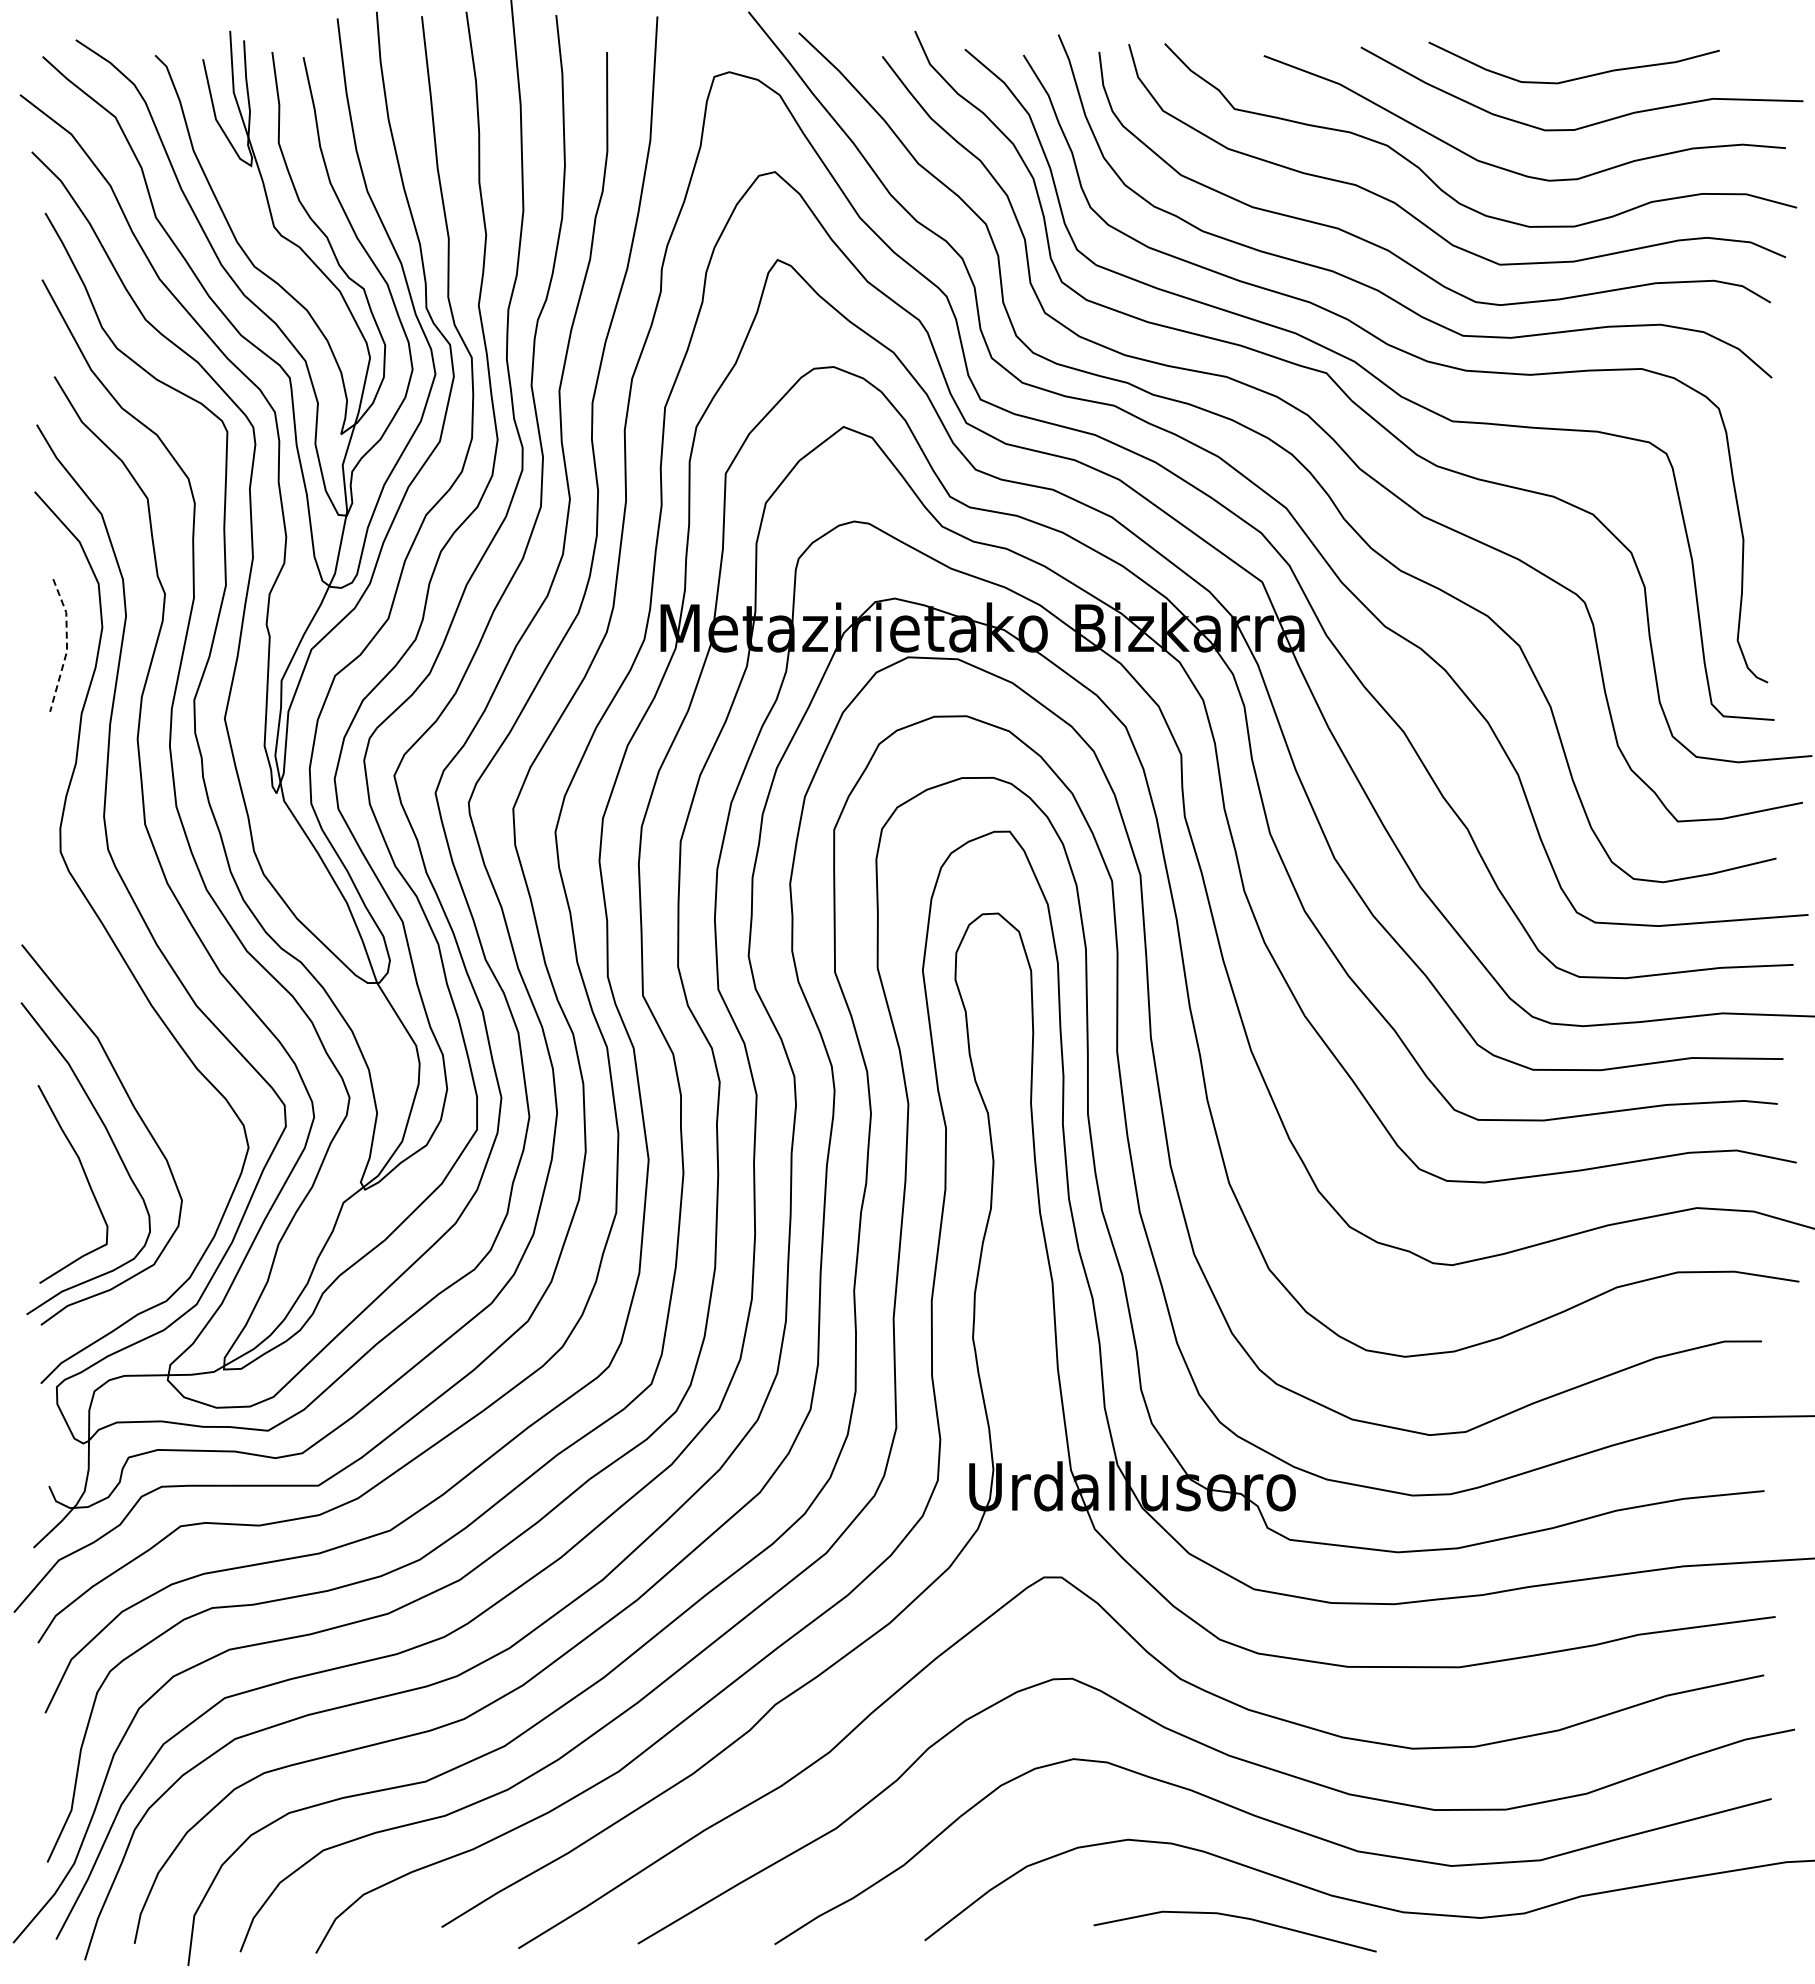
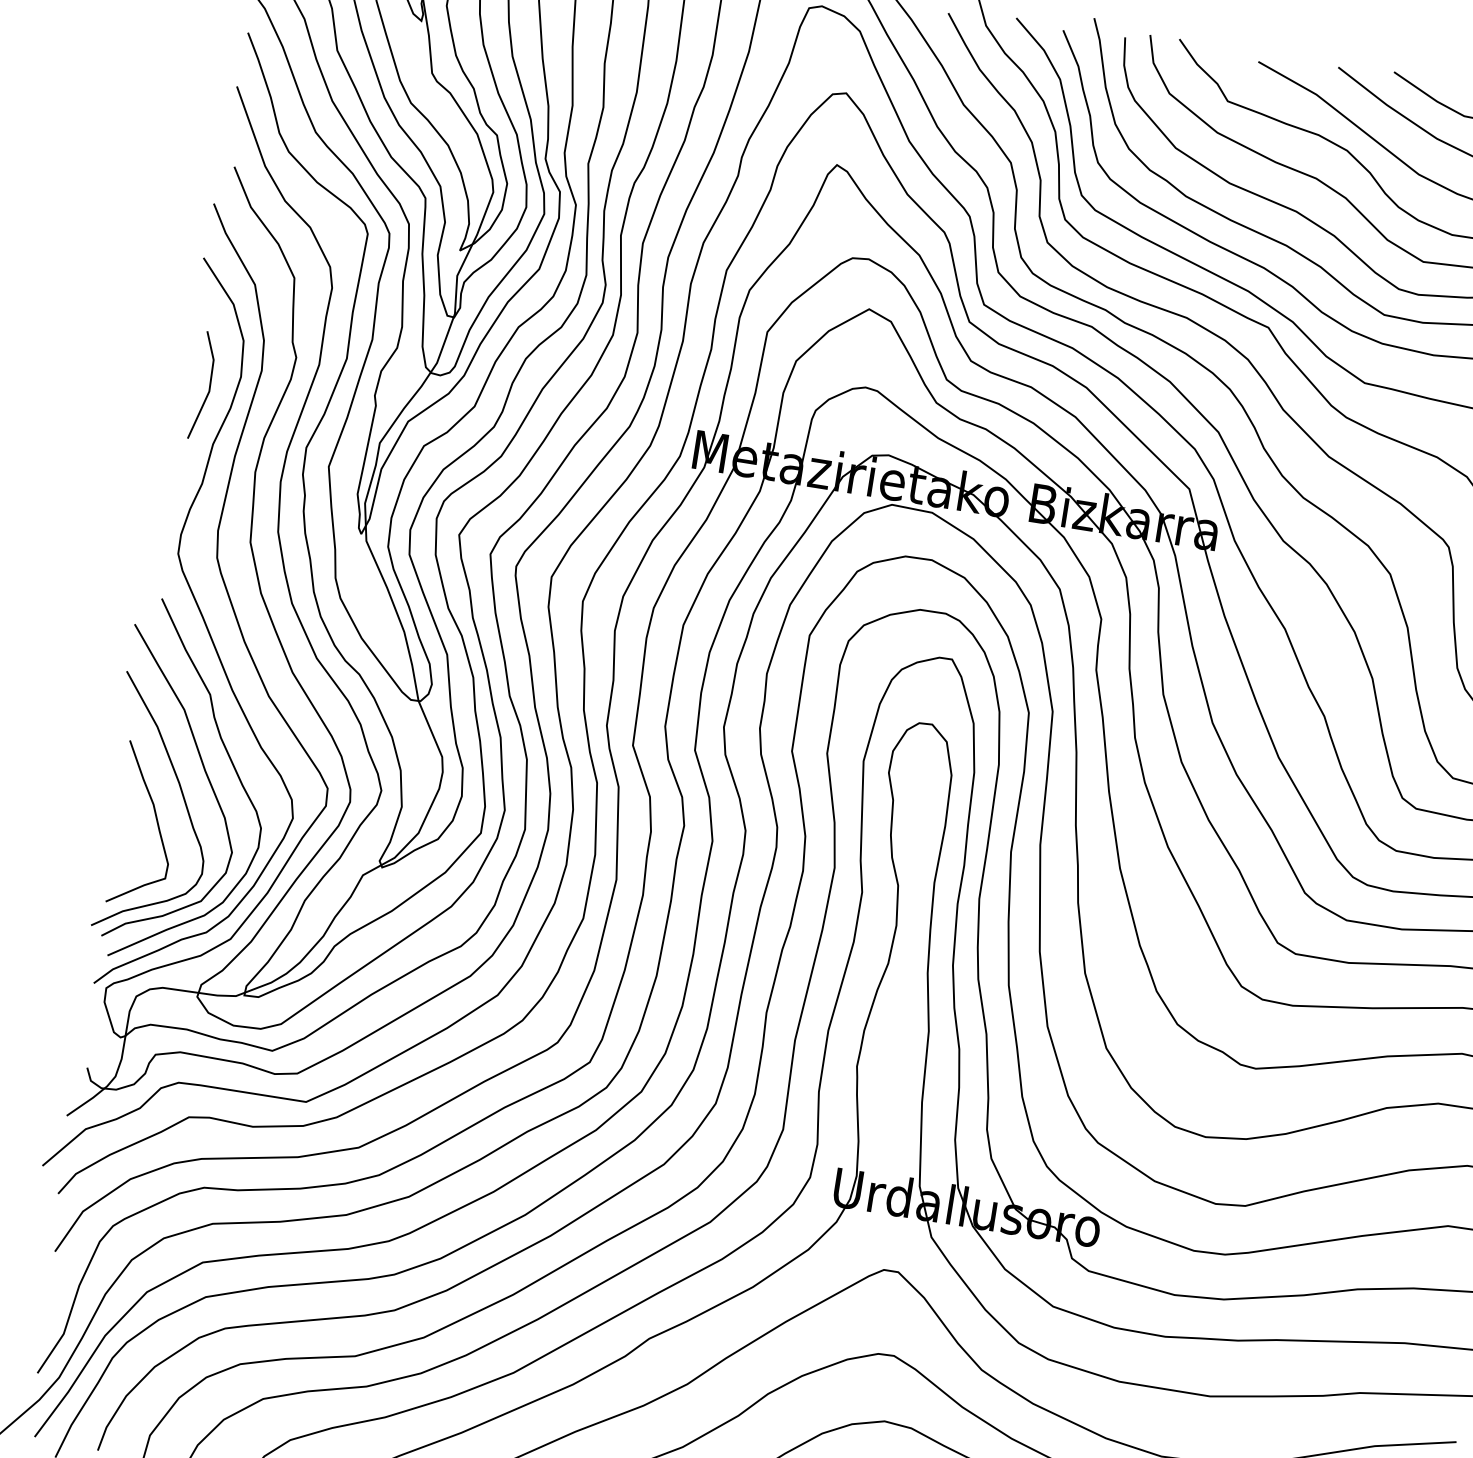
line: (66, 646) -> (209, 387), dashed -> solid
curve: (170, 1102) -> (235, 771), added

